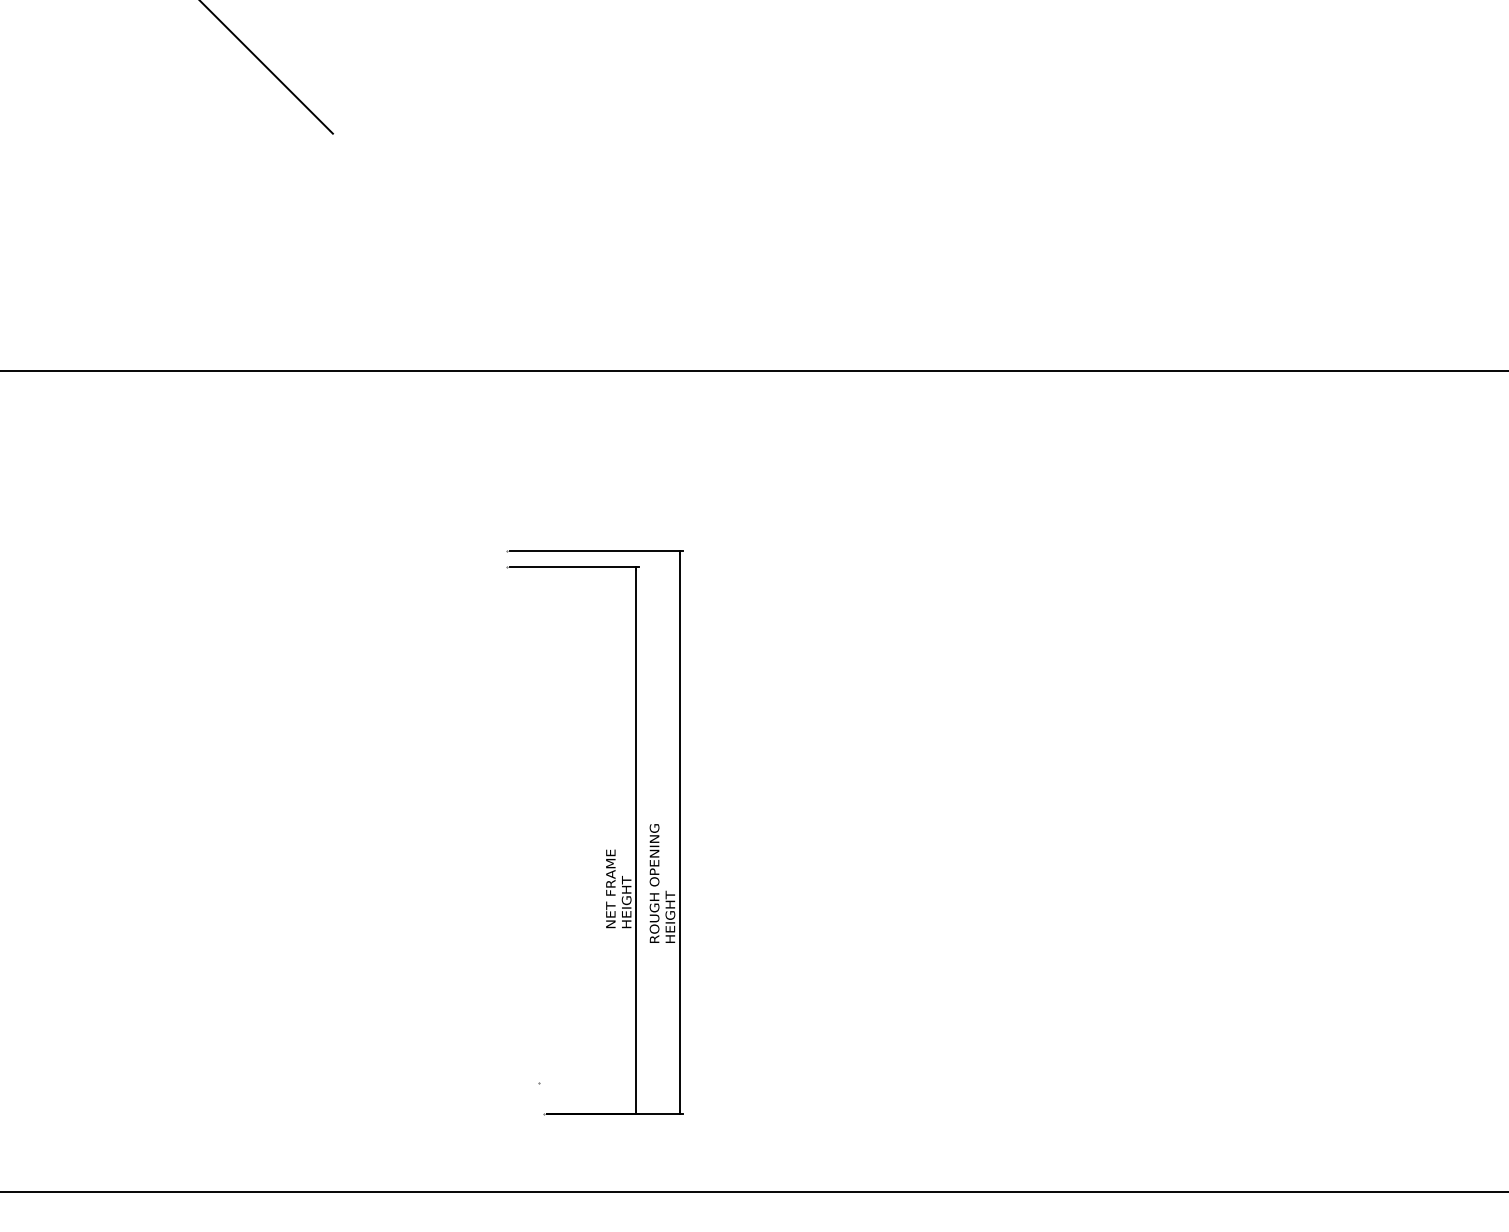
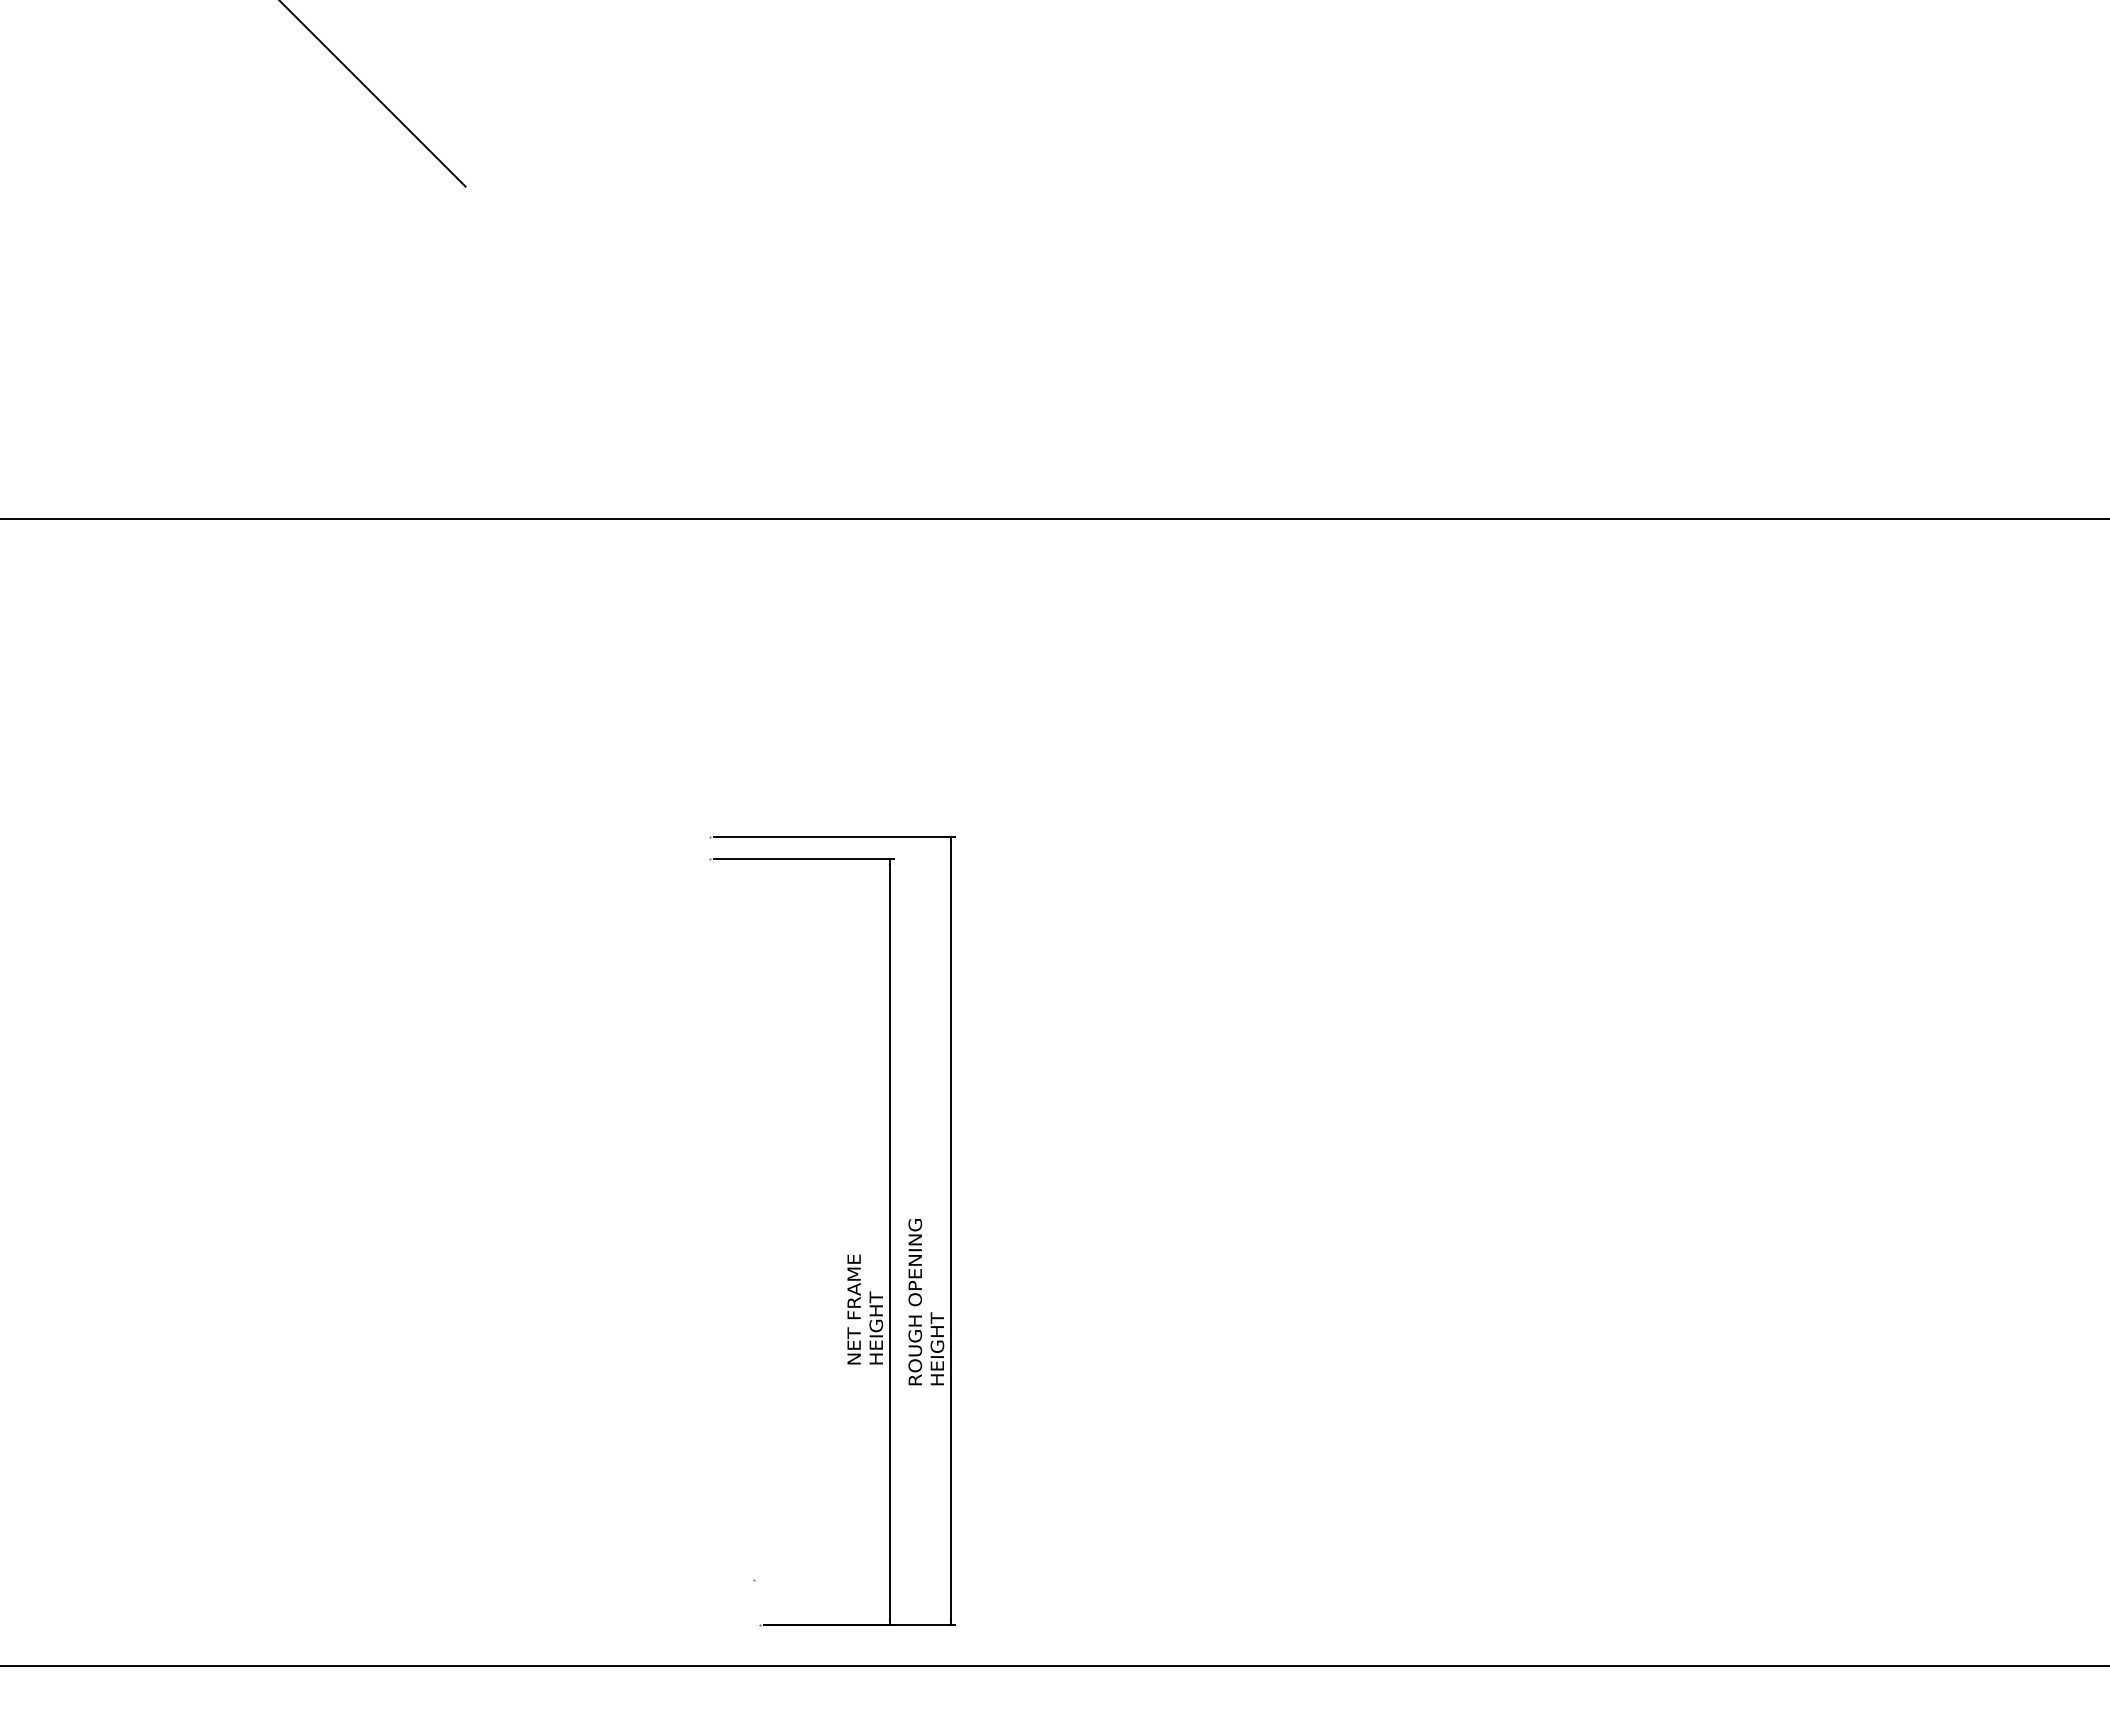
part: (606, 849) -> (848, 1254), moved

